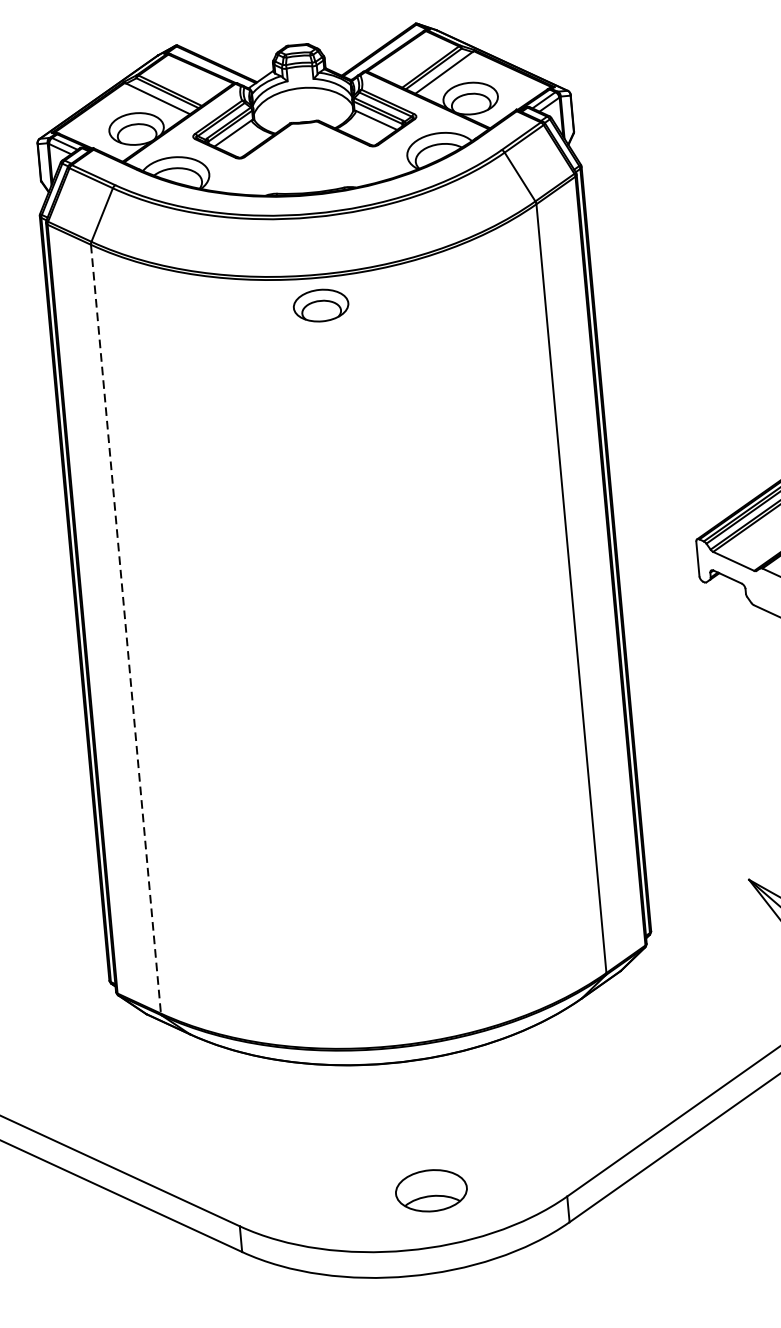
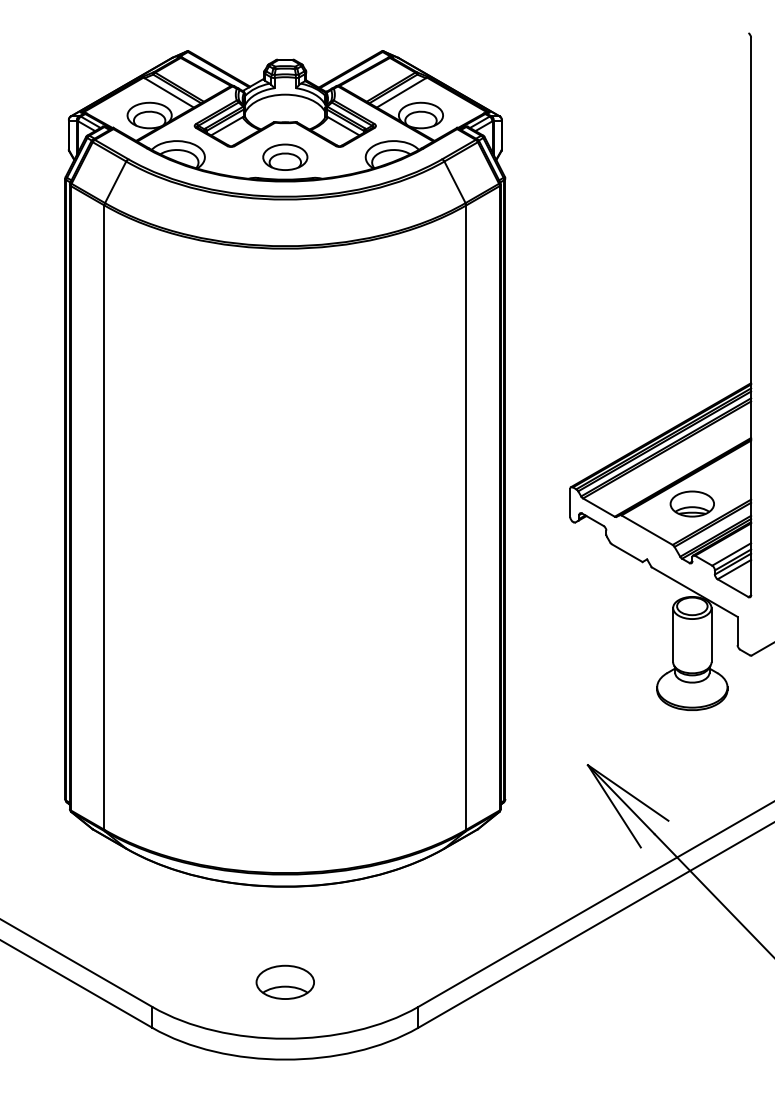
part: (321, 304) -> (285, 156), moved
line: (126, 630) -> (104, 518), dashed -> solid
part: (430, 1189) -> (284, 981), moved

